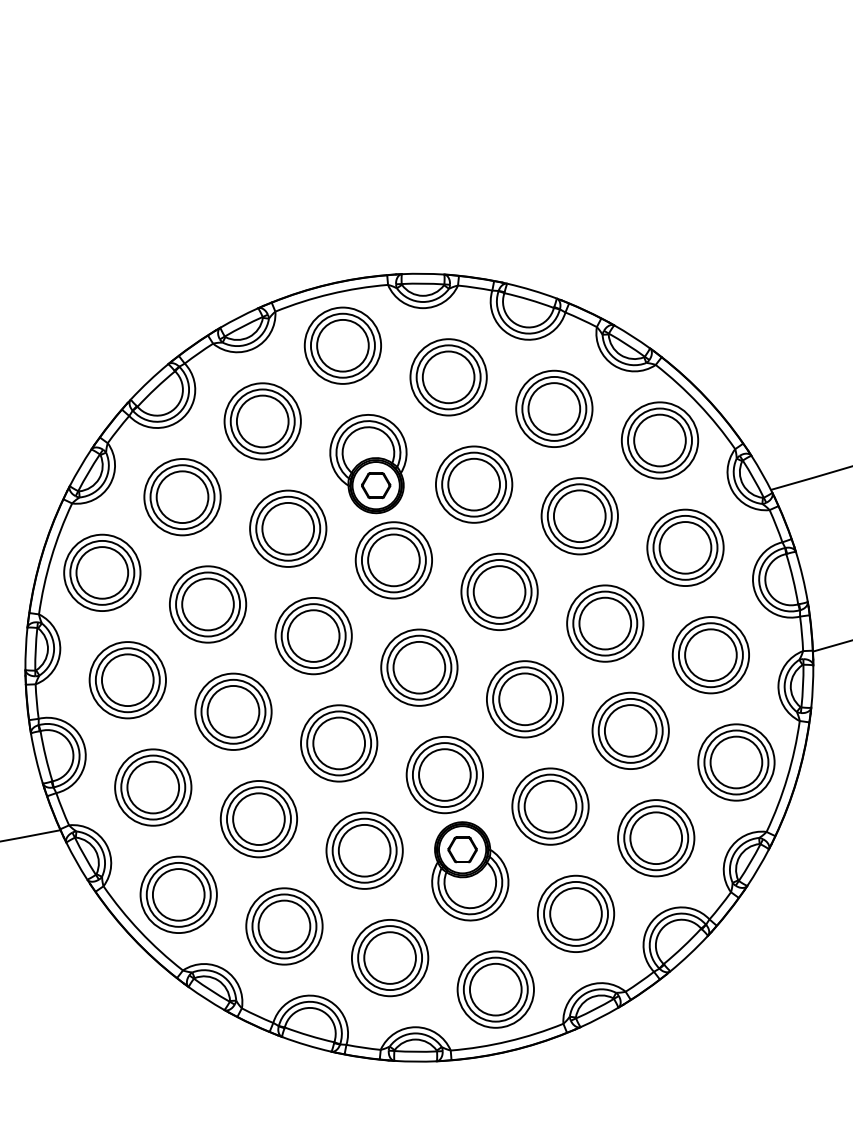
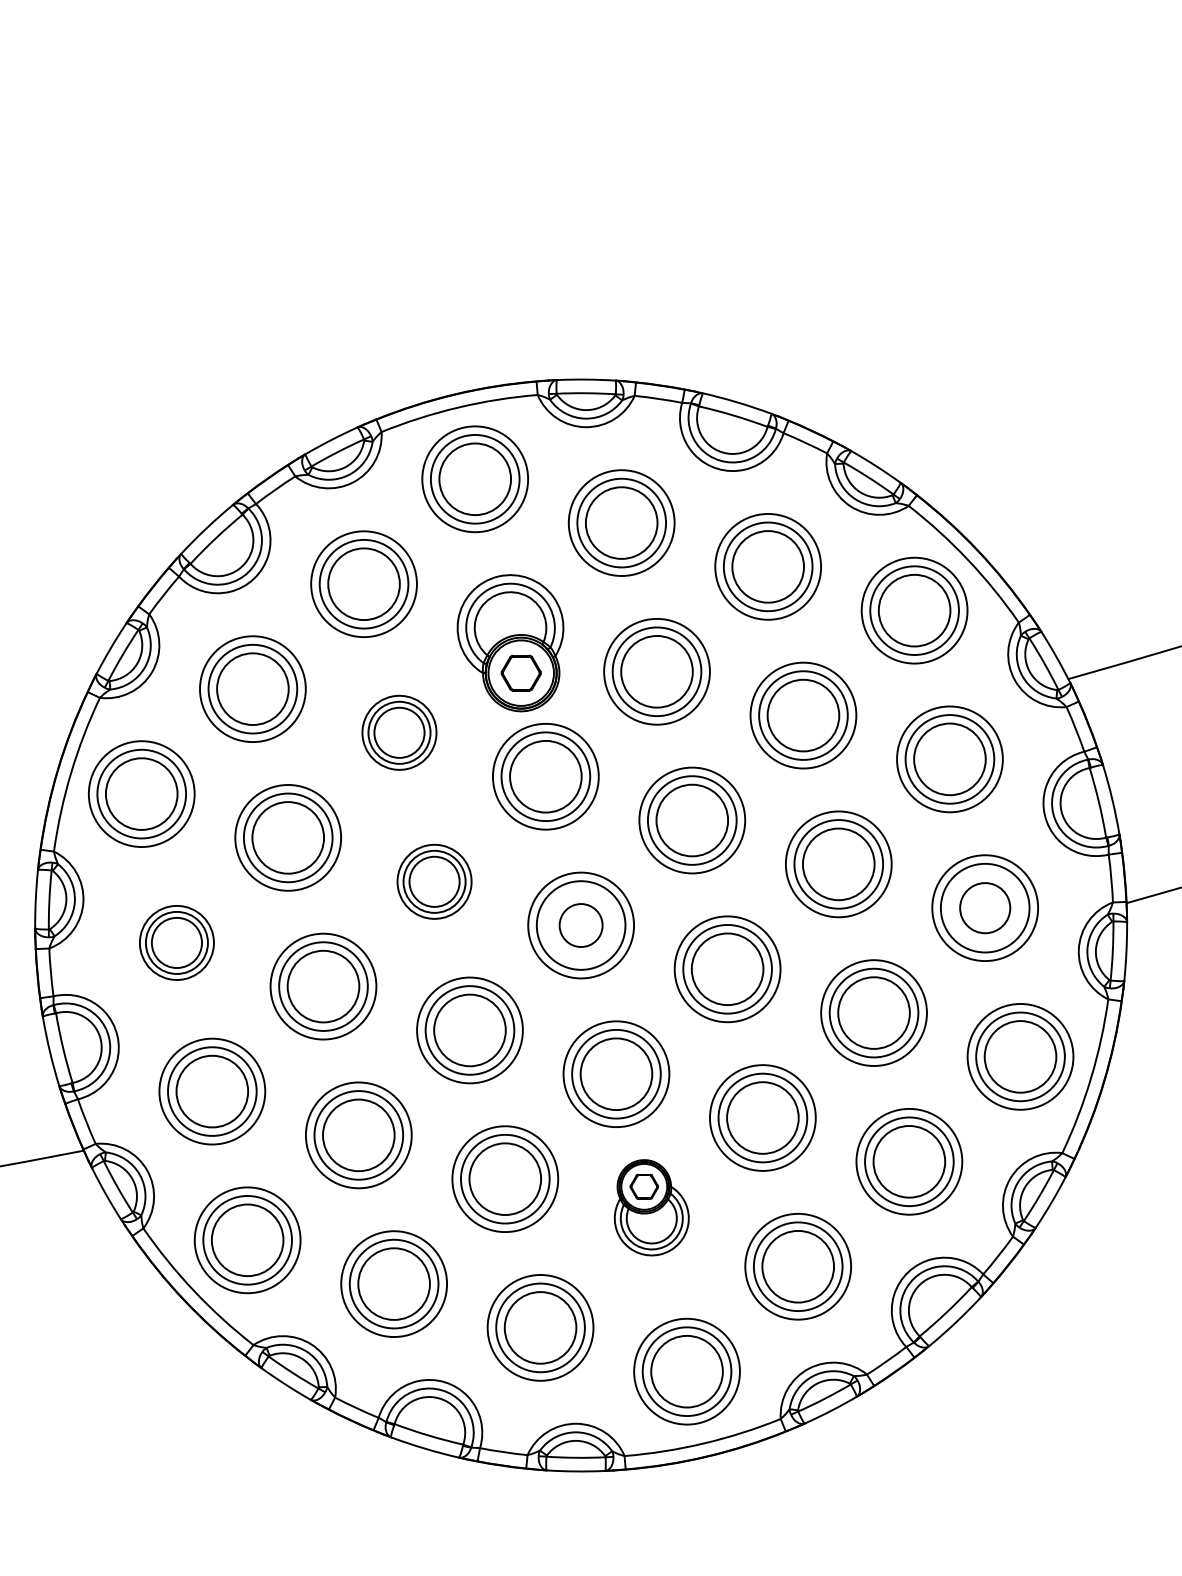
part: (288, 528) -> (399, 732), size x0.7
part: (313, 636) -> (434, 882), size x0.7
circle: (710, 655) -> (984, 908), size x0.7
circle: (419, 667) -> (581, 925), size x0.6
part: (127, 680) -> (176, 943), size x0.7
part: (470, 871) -> (651, 1207), size x0.7

